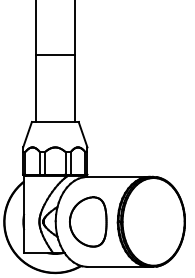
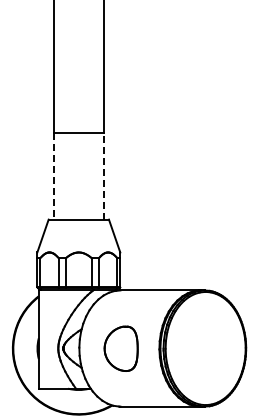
line: (75, 87) -> (104, 175), solid -> dashed
line: (35, 88) -> (53, 176), solid -> dashed
part: (87, 221) -> (120, 348), size x0.7

